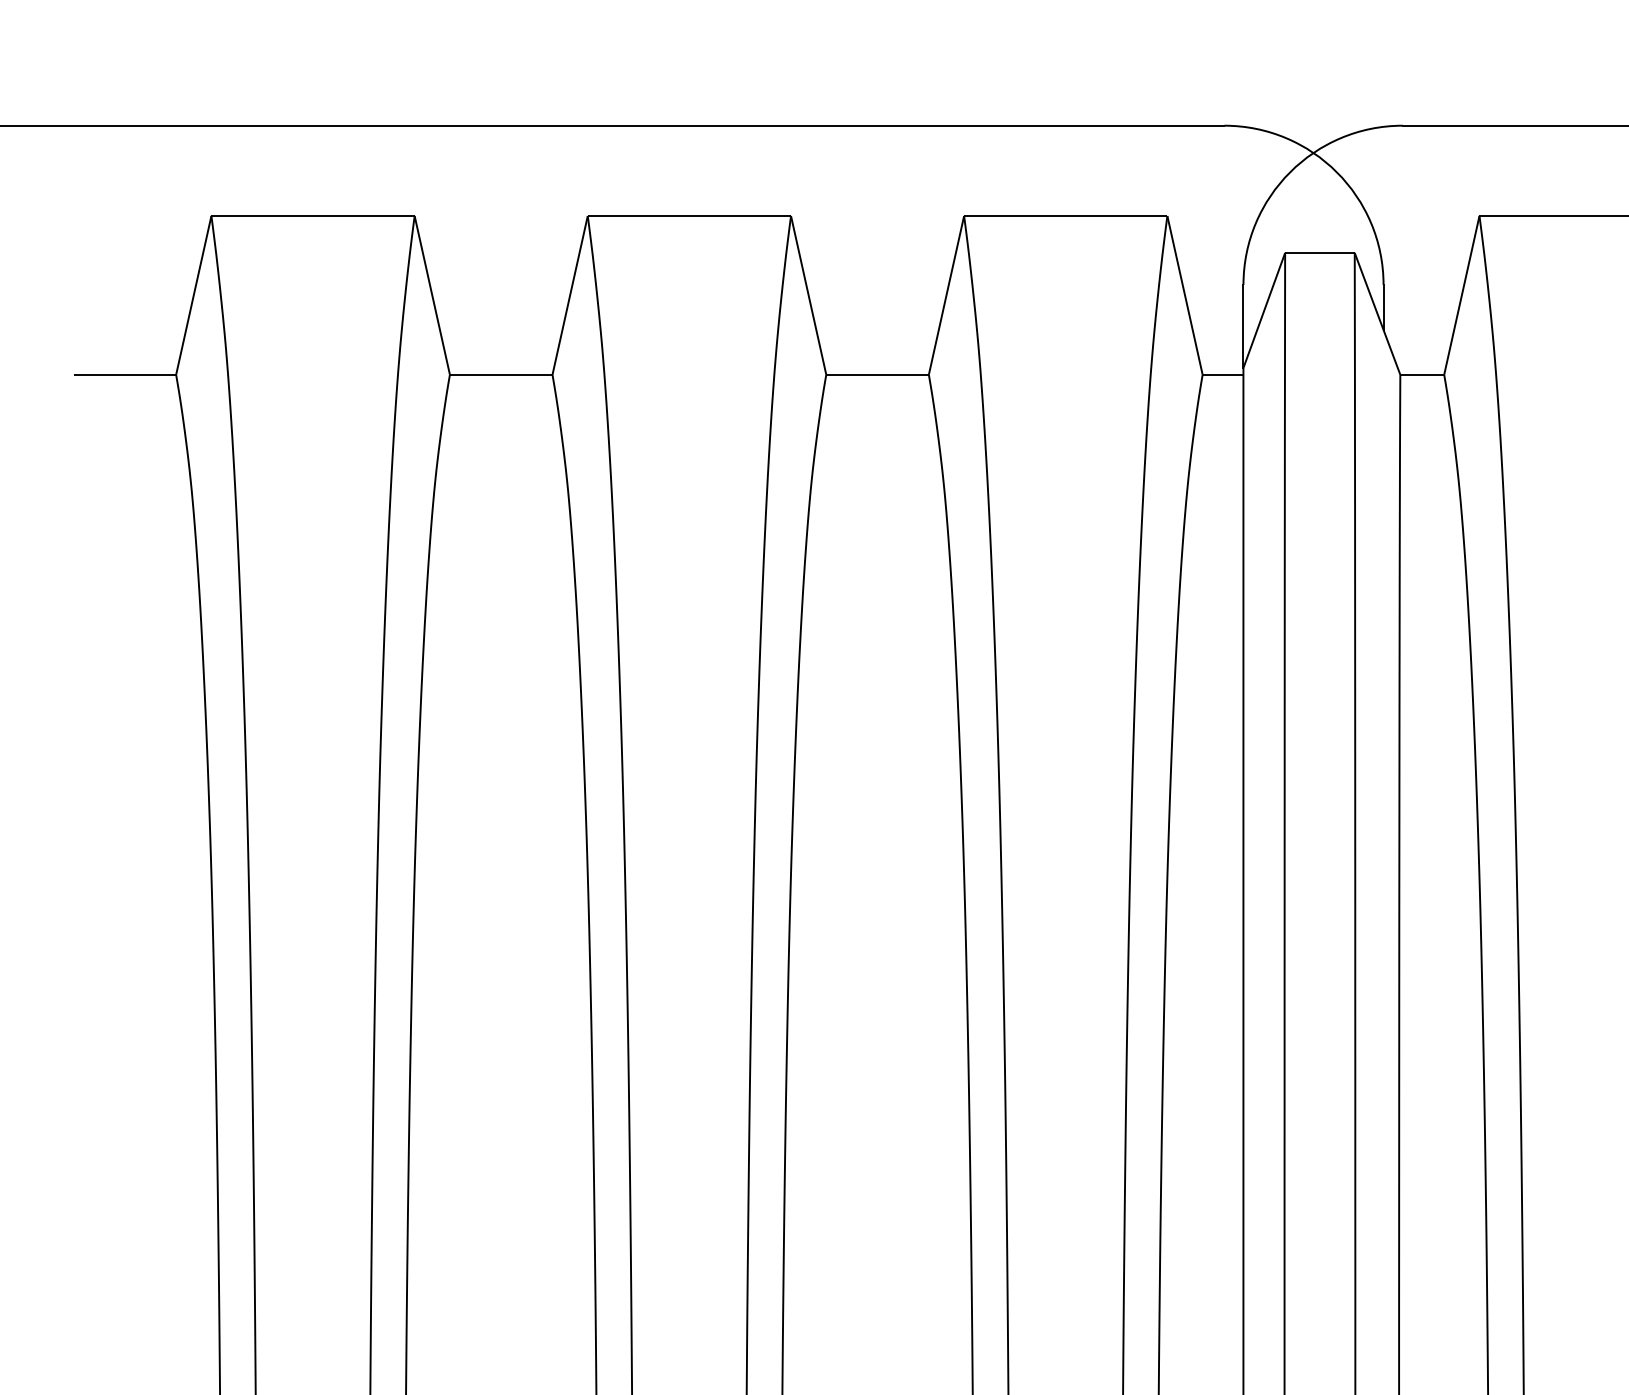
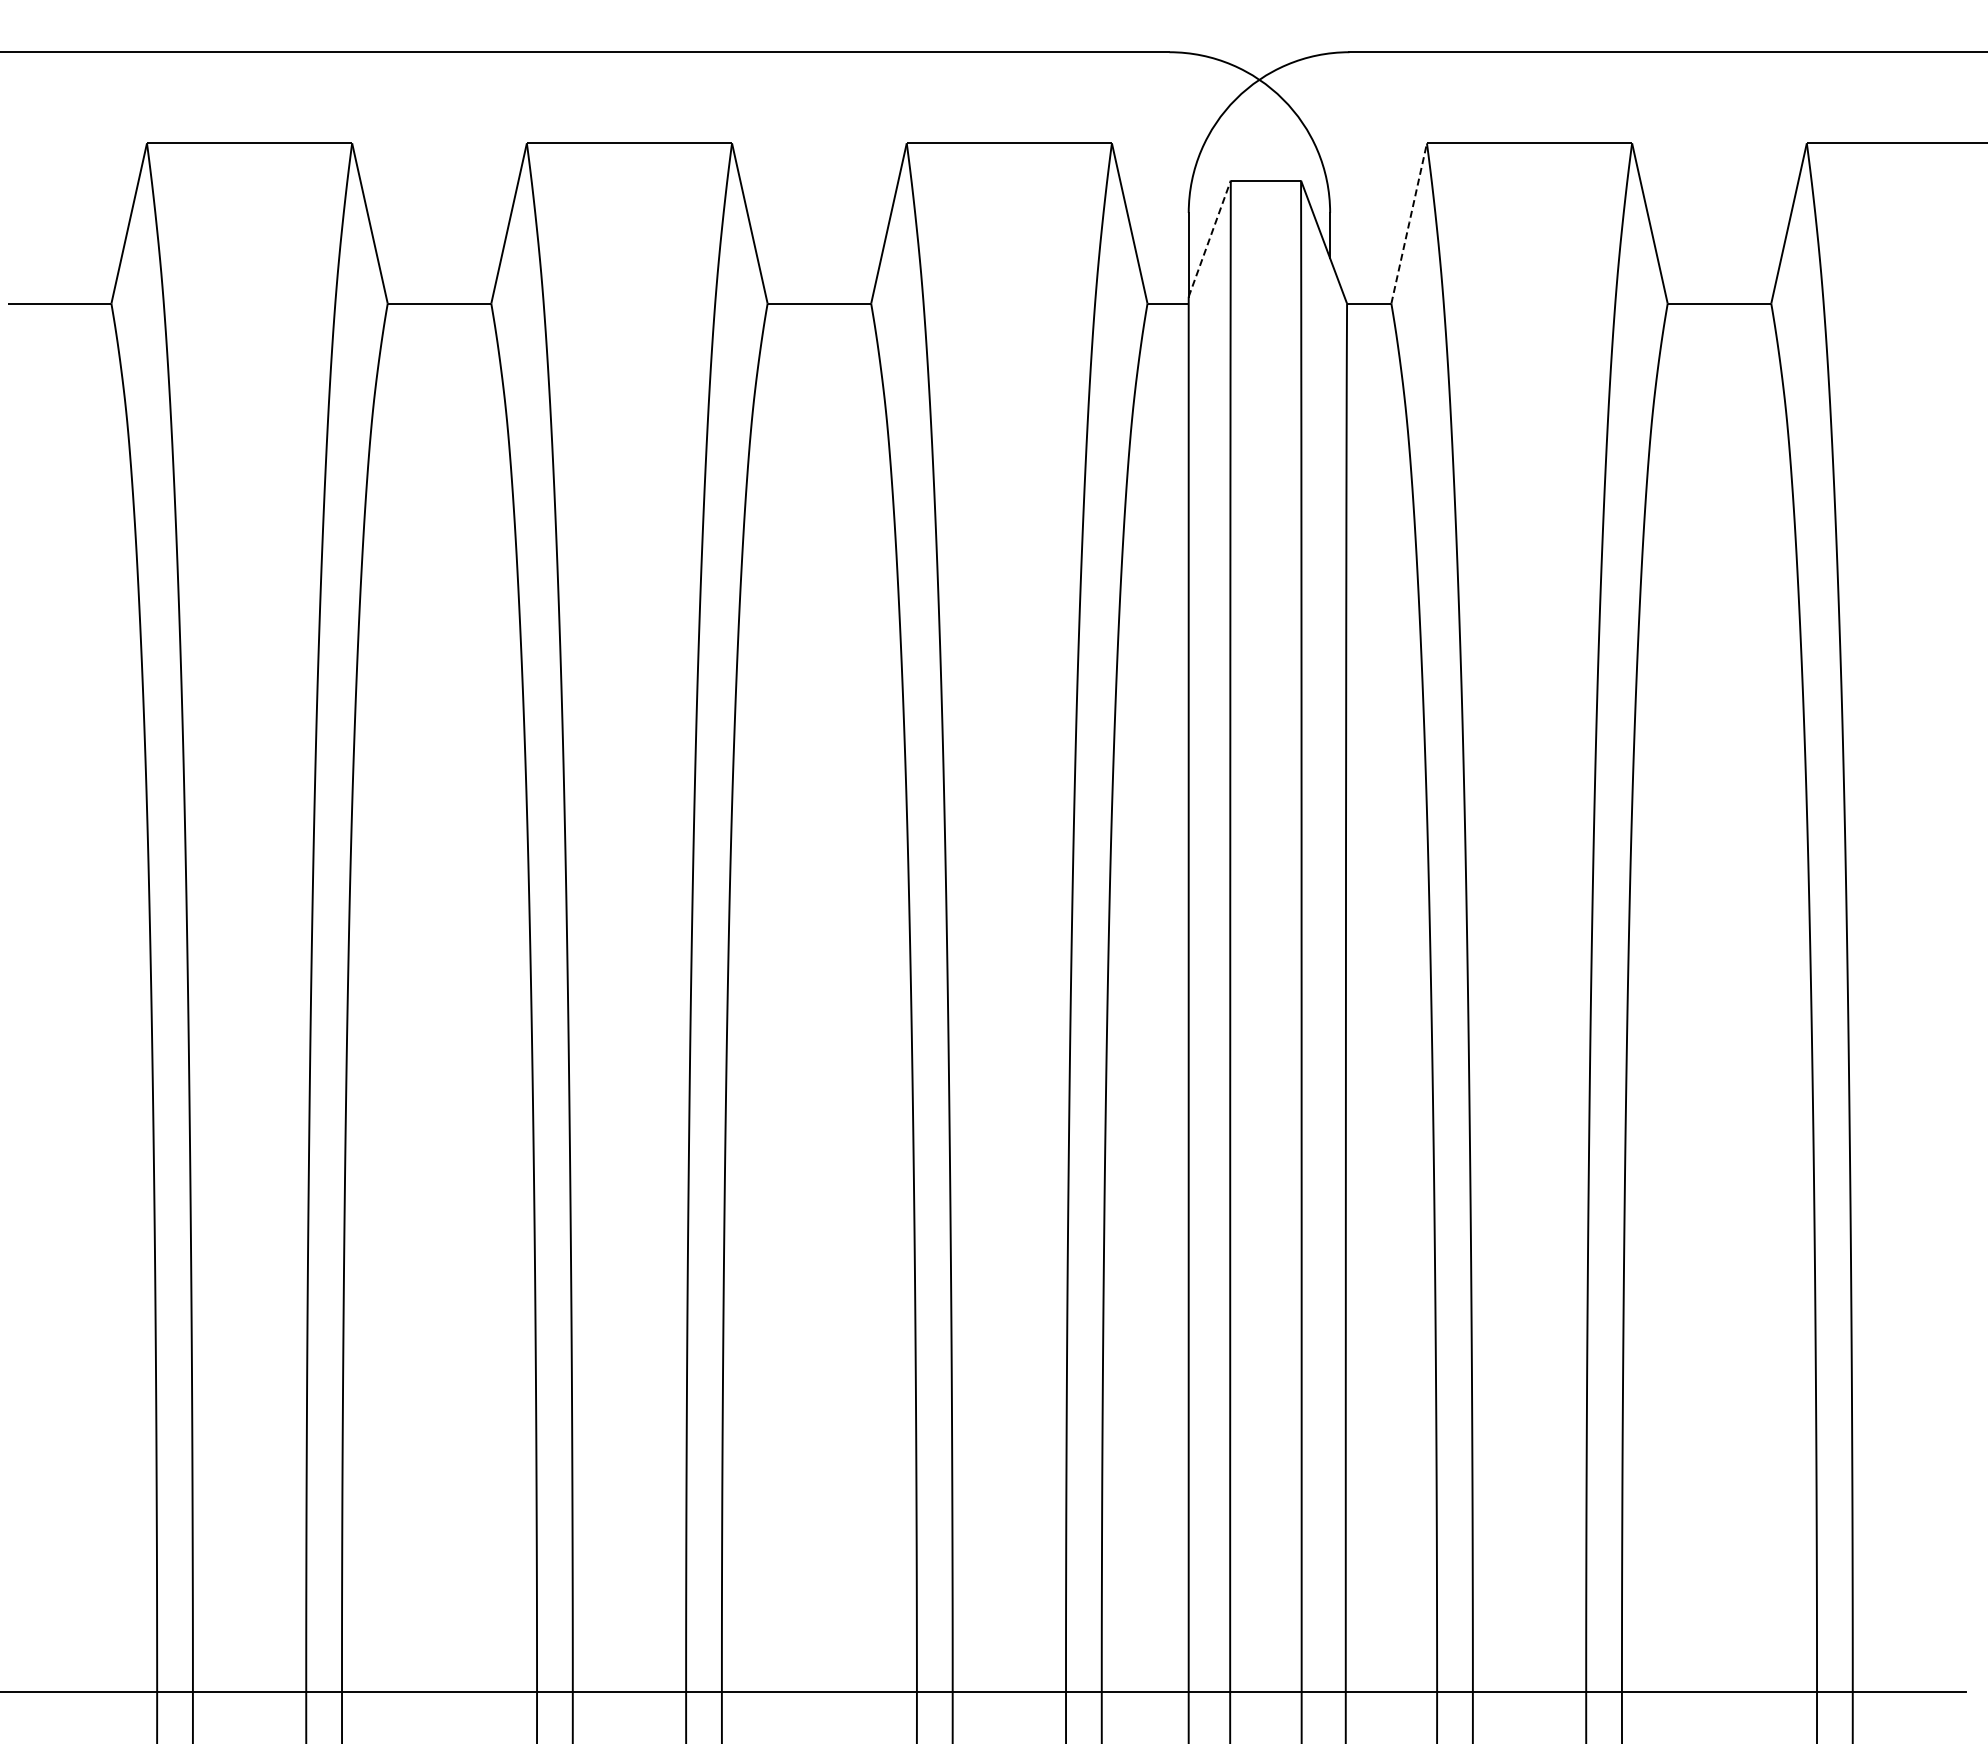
line: (1462, 295) -> (1409, 223), solid -> dashed
line: (1264, 310) -> (1209, 238), solid -> dashed

